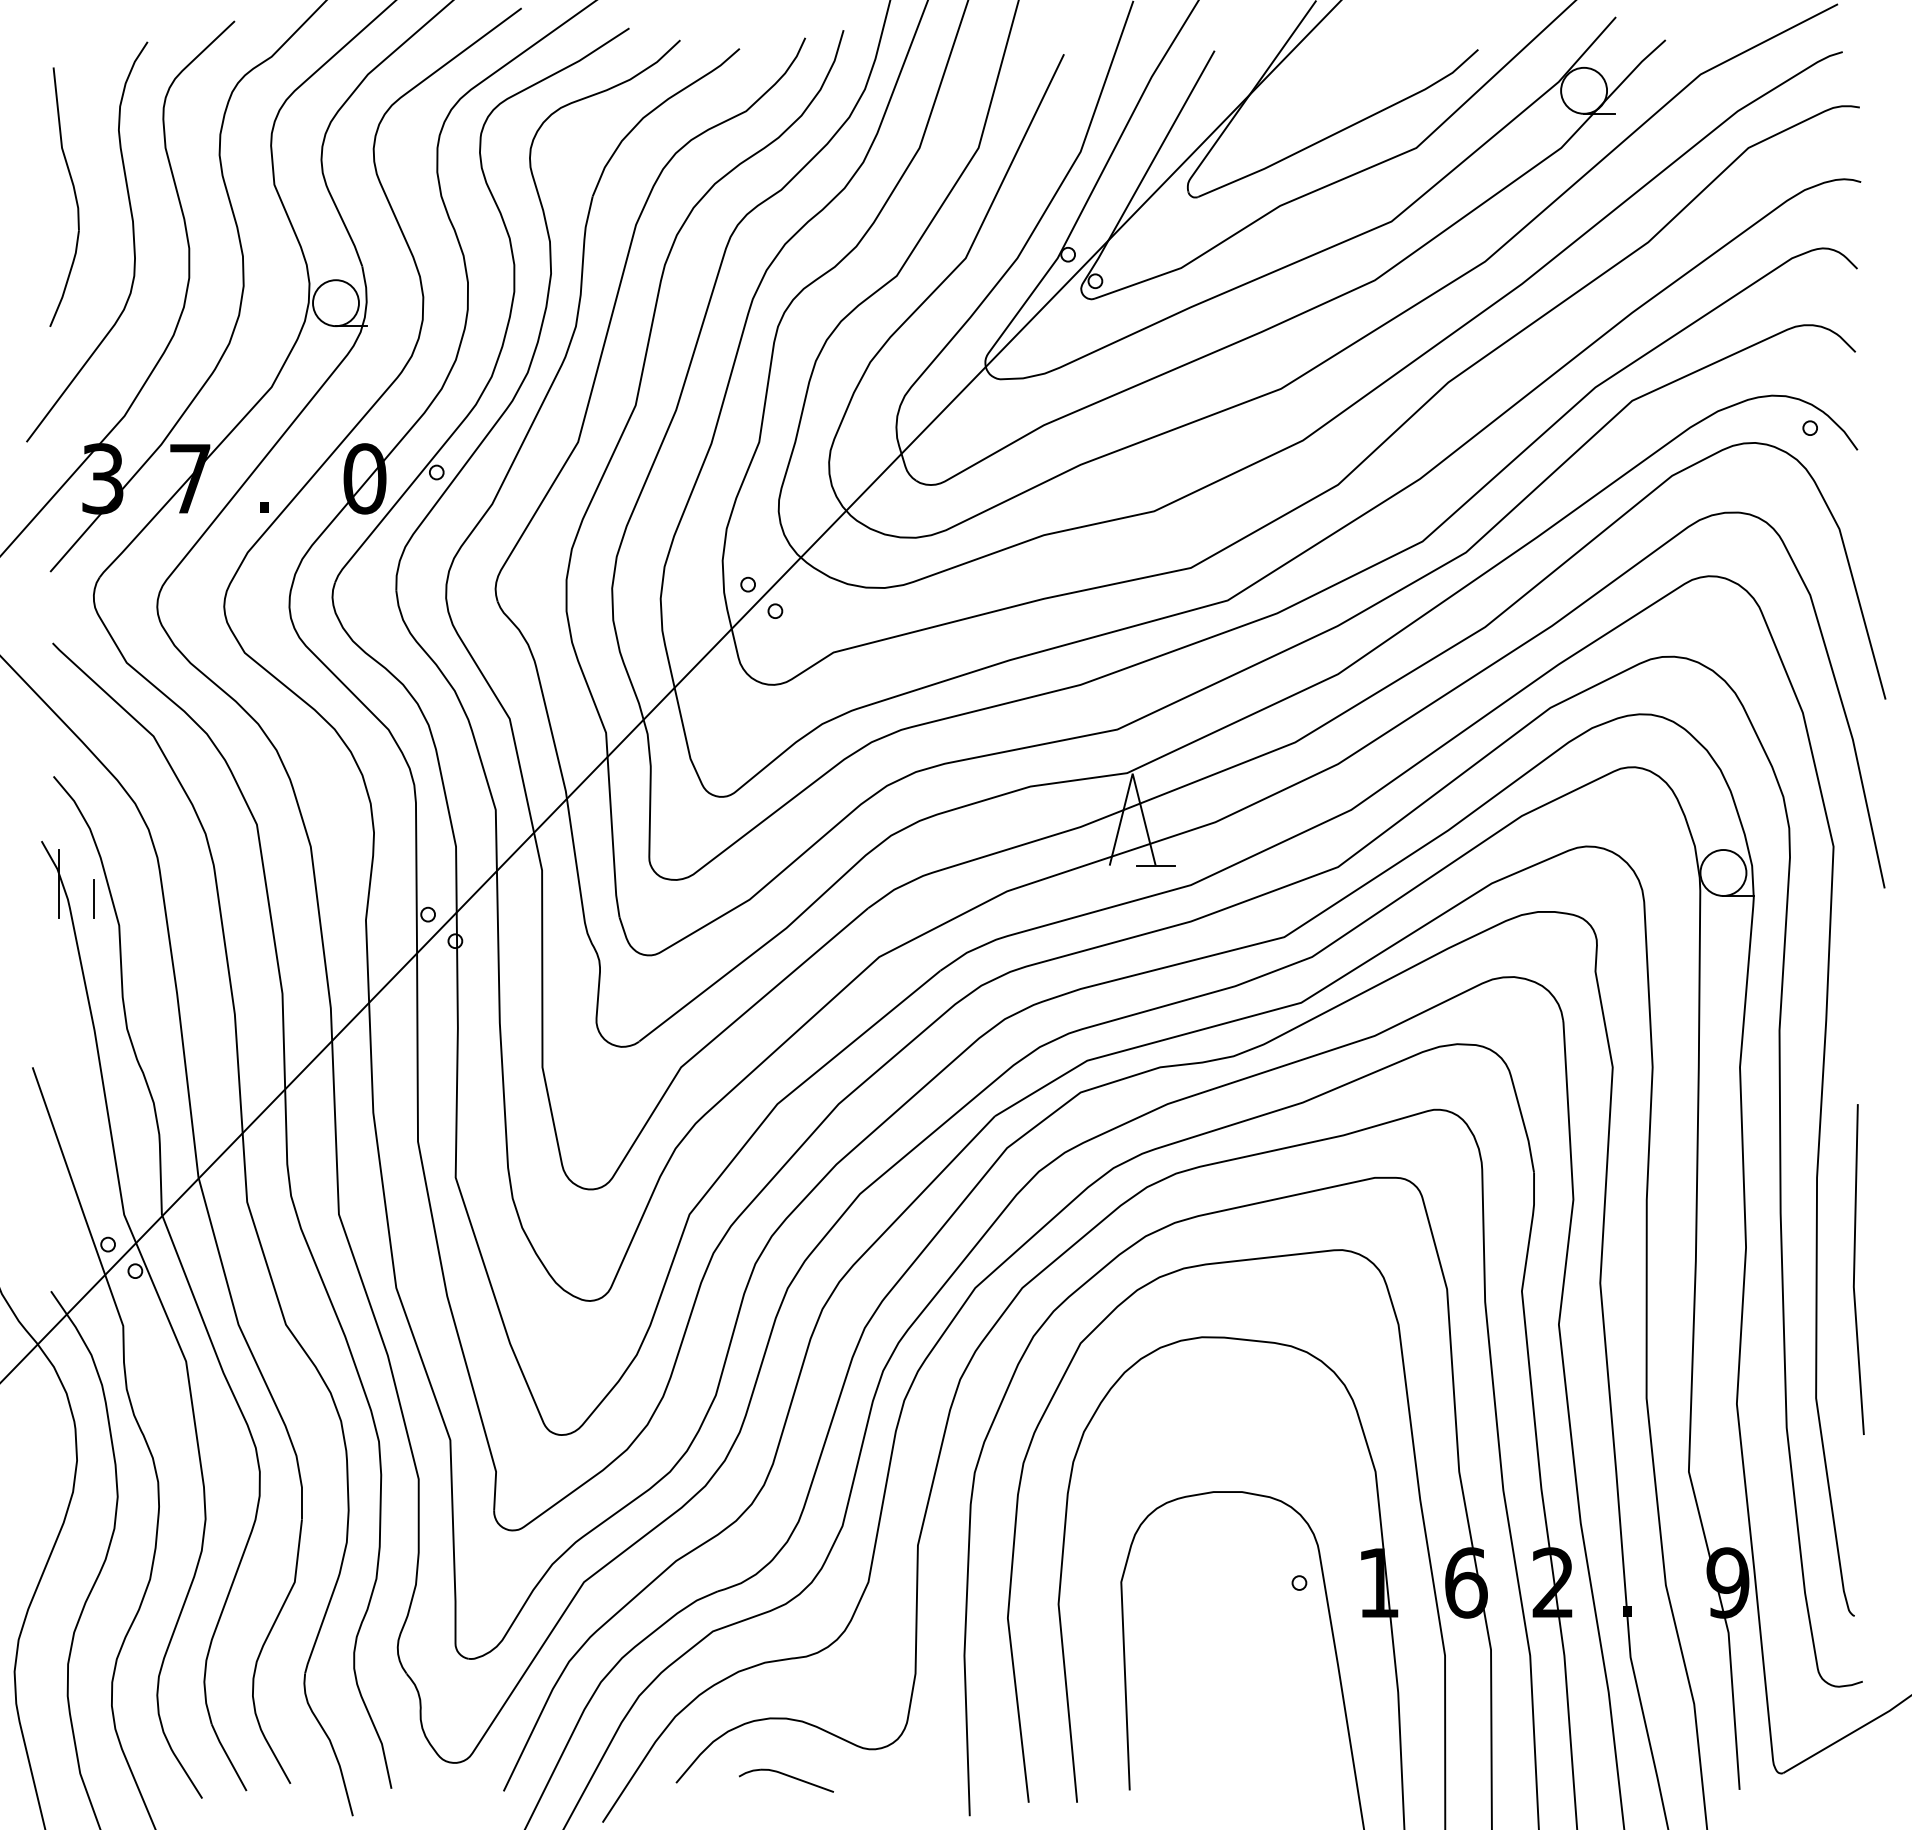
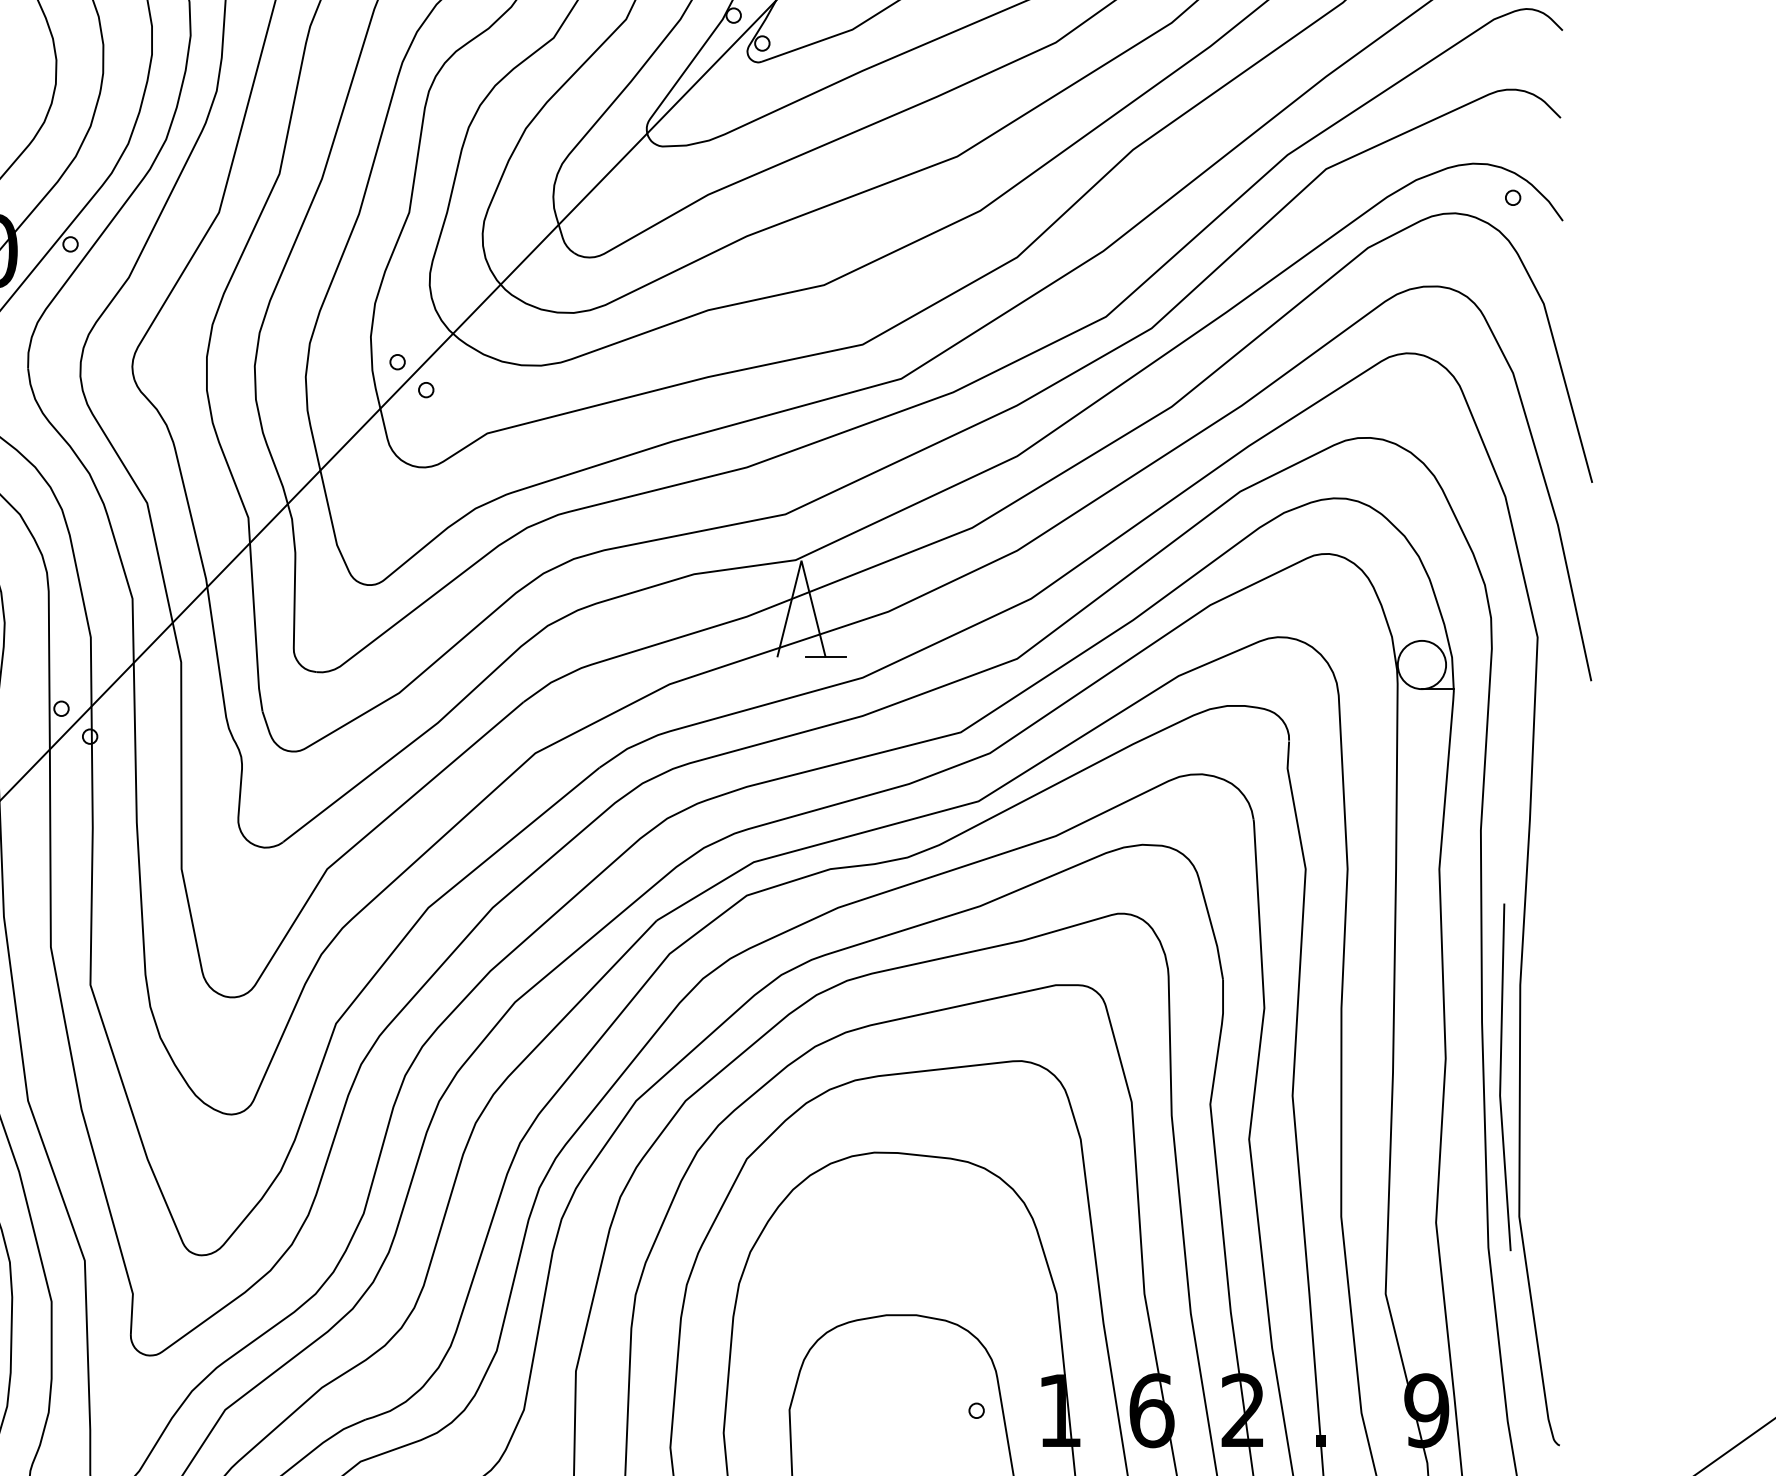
line: (1855, 1269) -> (1501, 1077), moved

